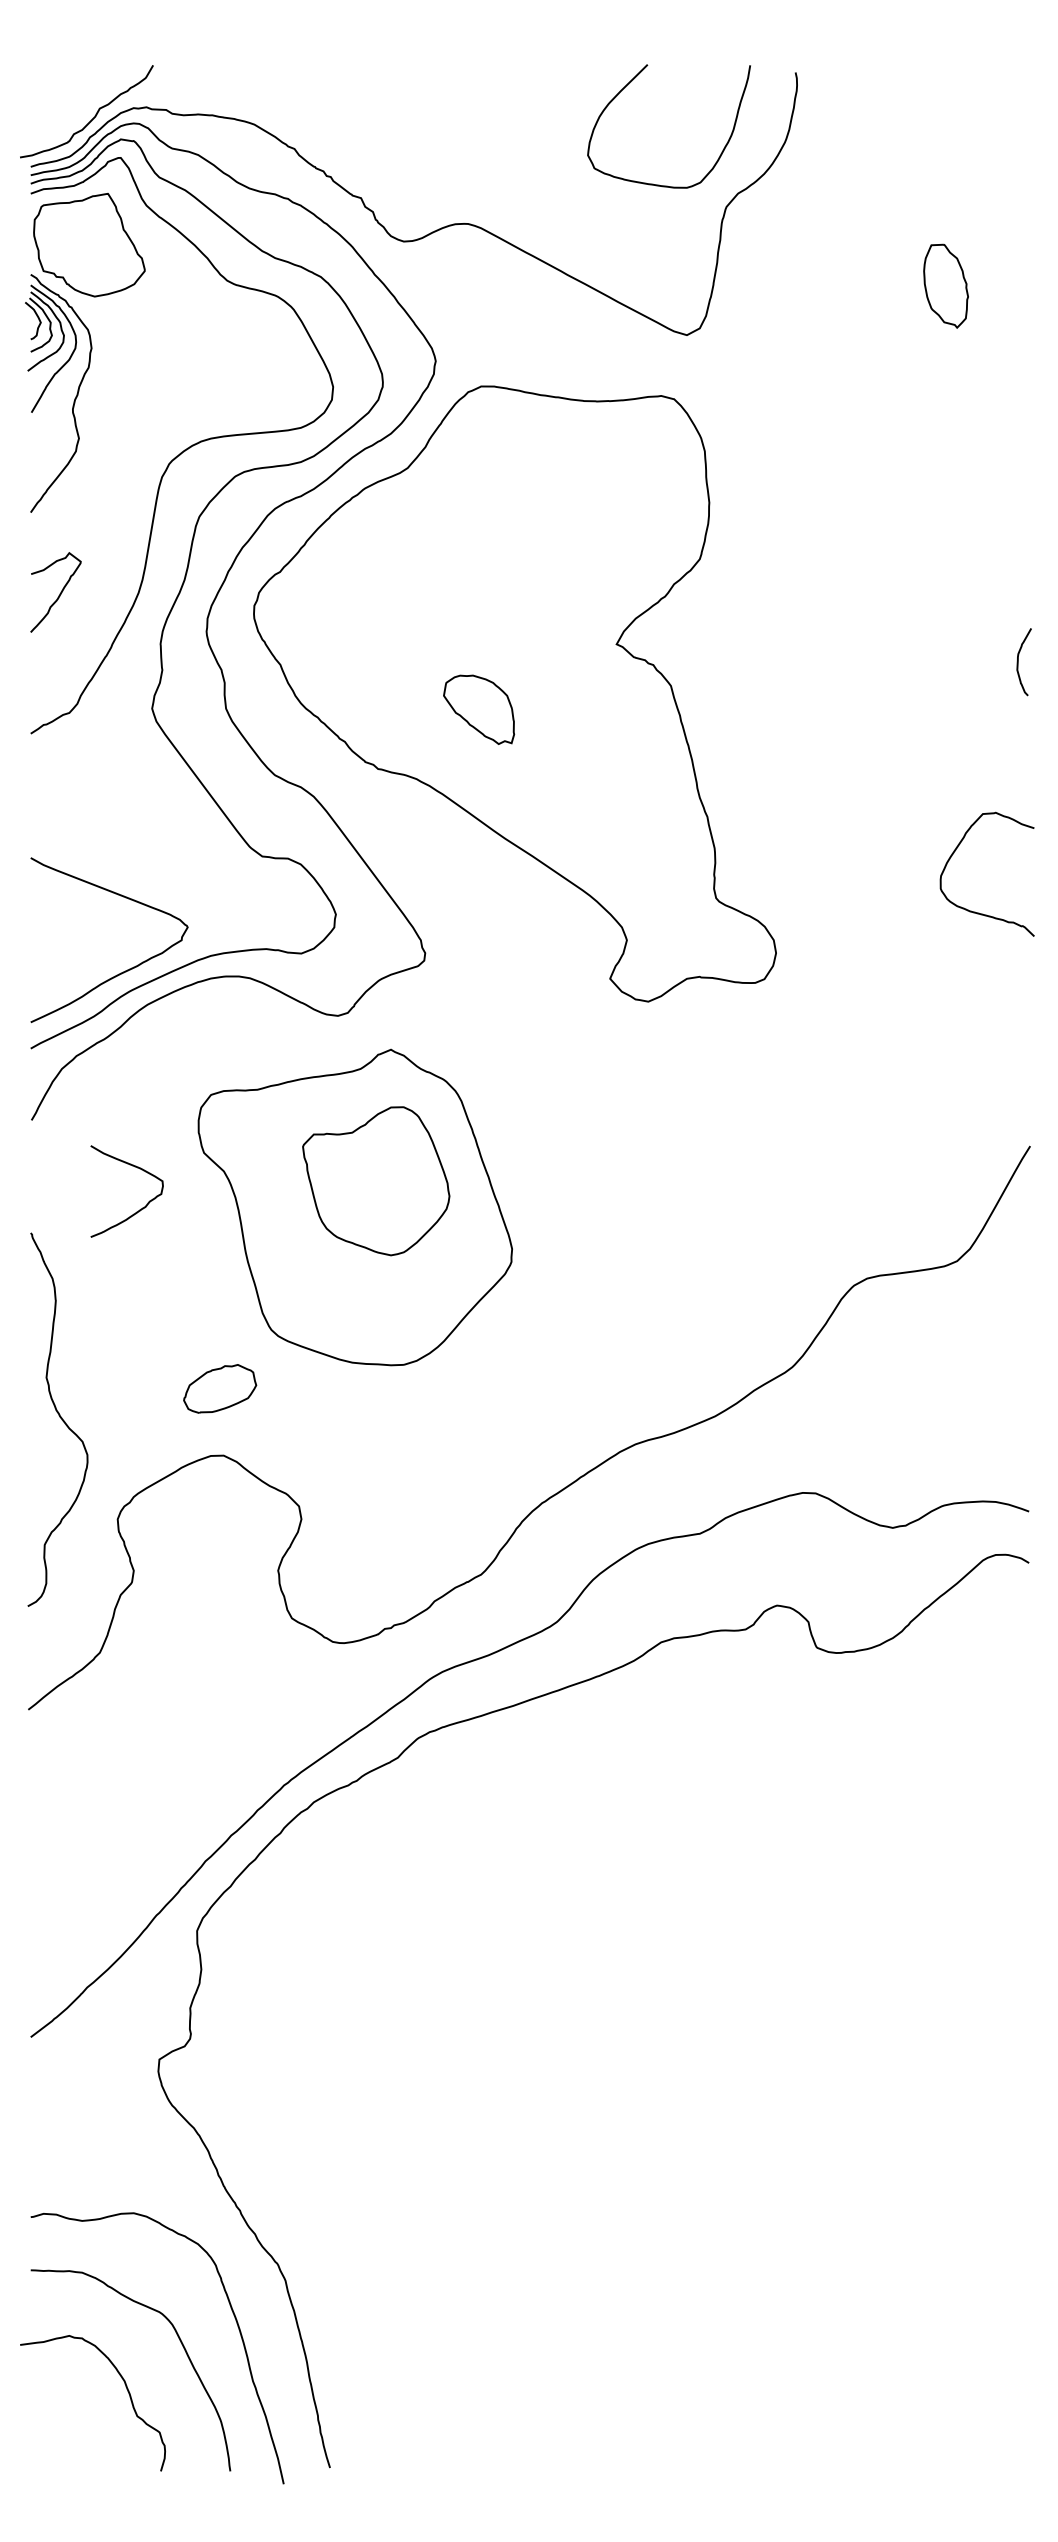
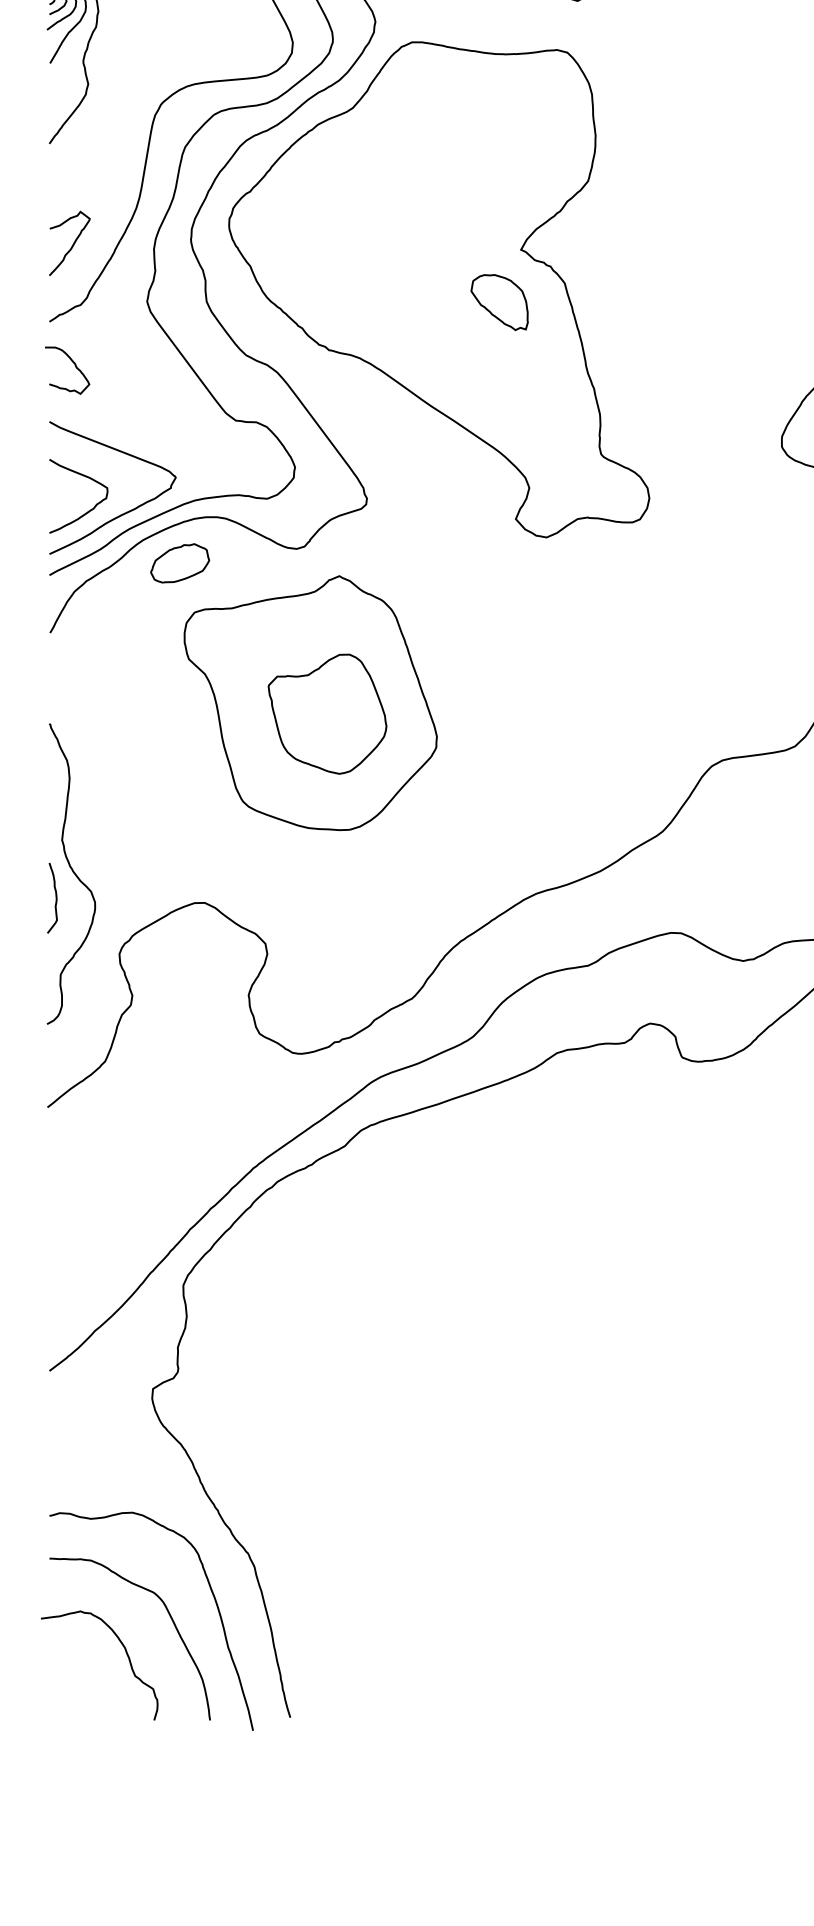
curve: (59, 593) -> (72, 244), moved
part: (479, 709) -> (500, 302), moved
curve: (63, 790) -> (75, 367), added
part: (376, 1181) -> (327, 714), moved
curve: (139, 1209) -> (88, 510), moved
part: (220, 1388) -> (180, 563), moved
curve: (38, 1449) -> (55, 897), added

